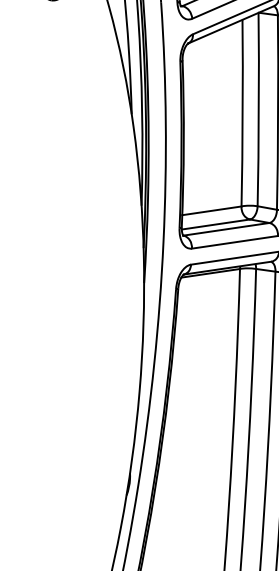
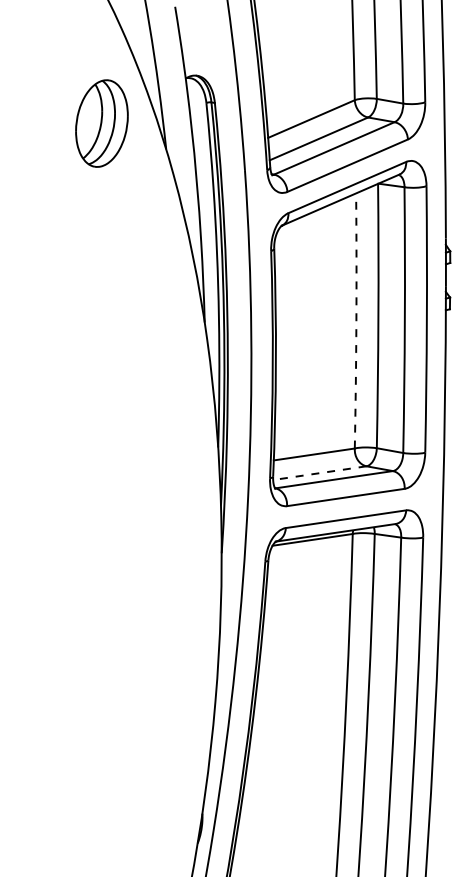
arc: (242, 112) -> (356, 320), solid -> dashed
line: (215, 224) -> (319, 473), solid -> dashed

